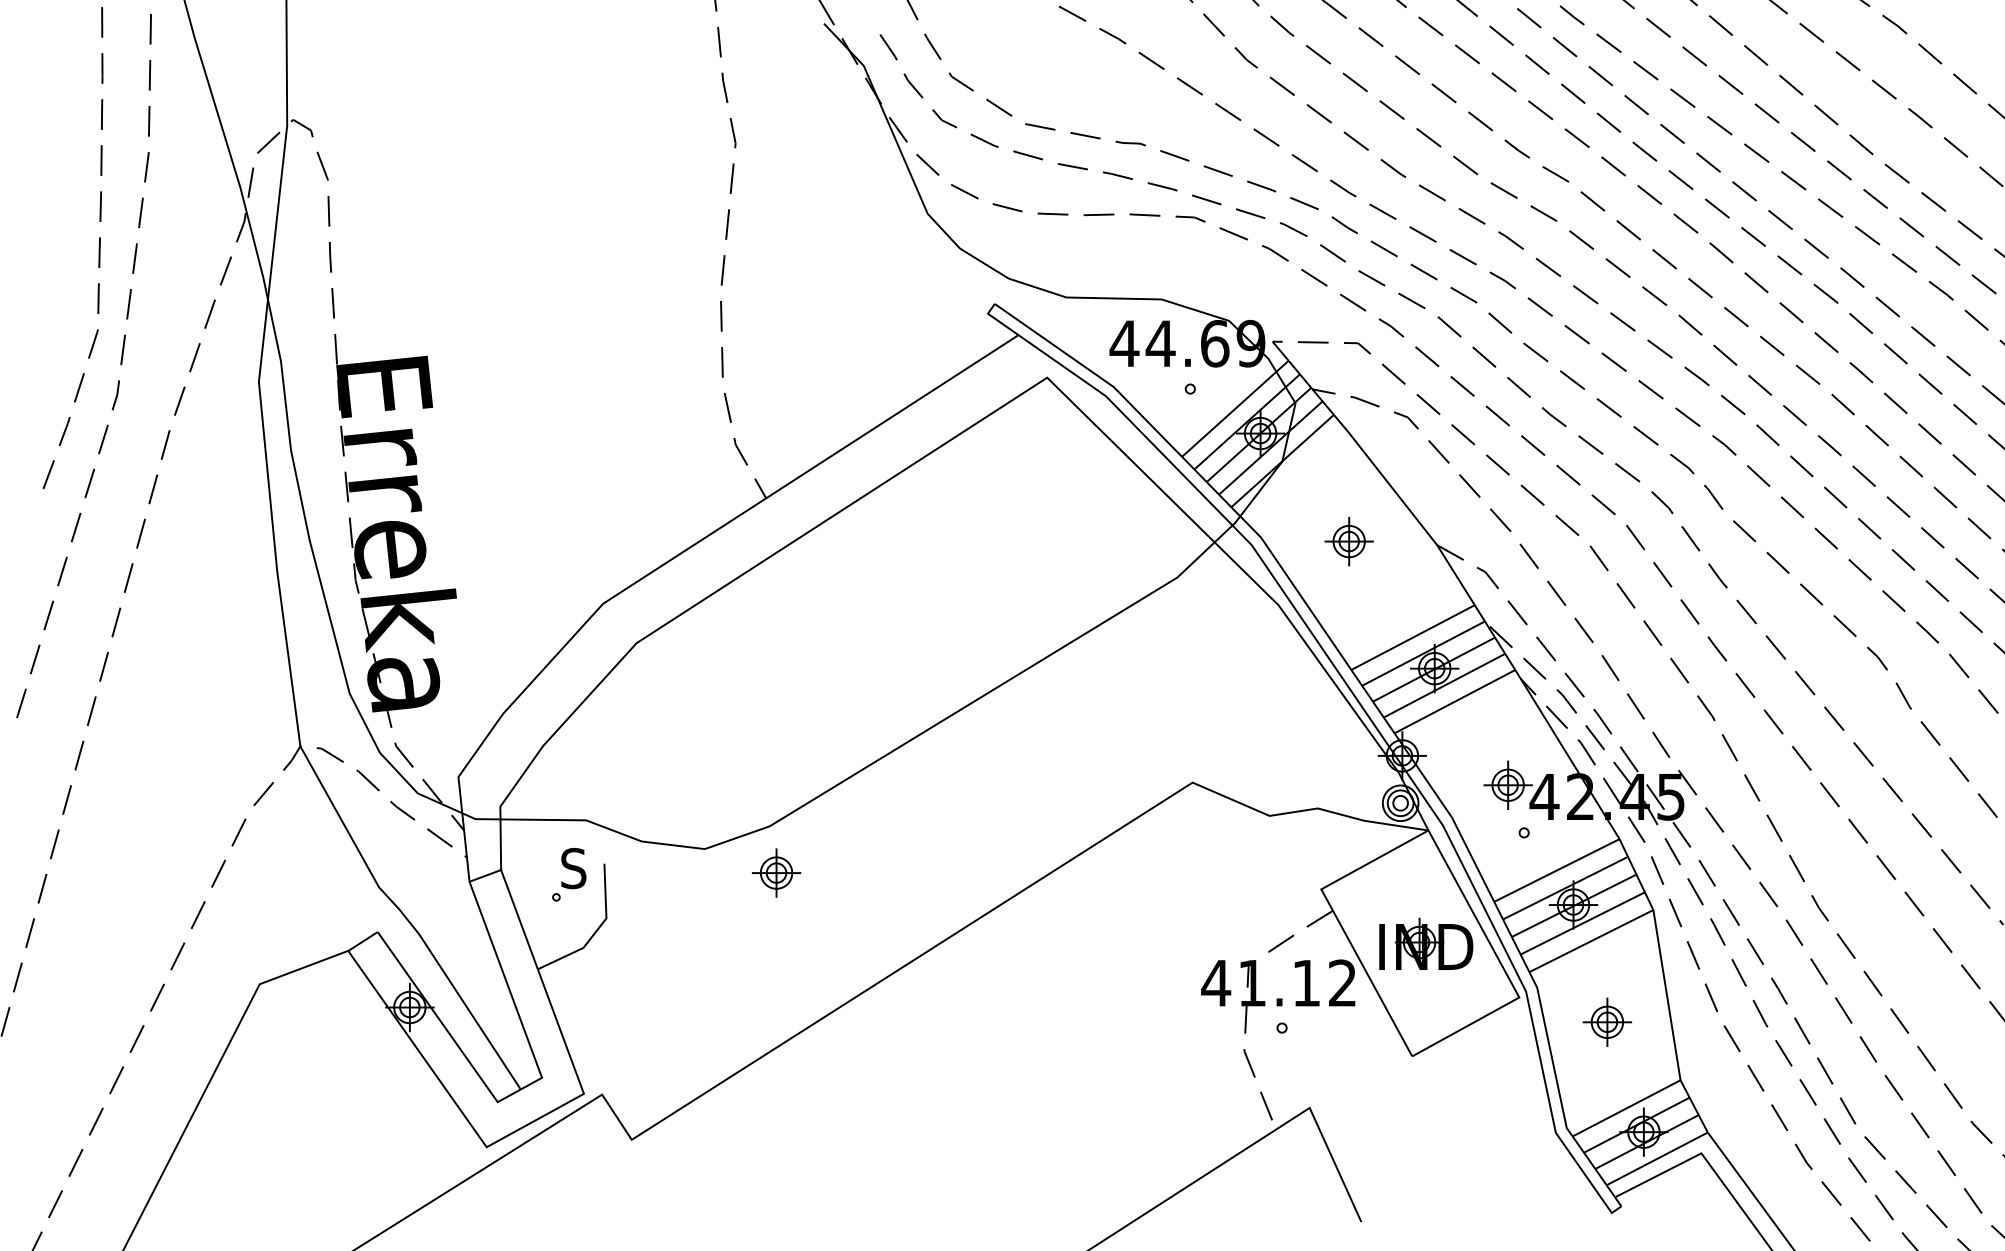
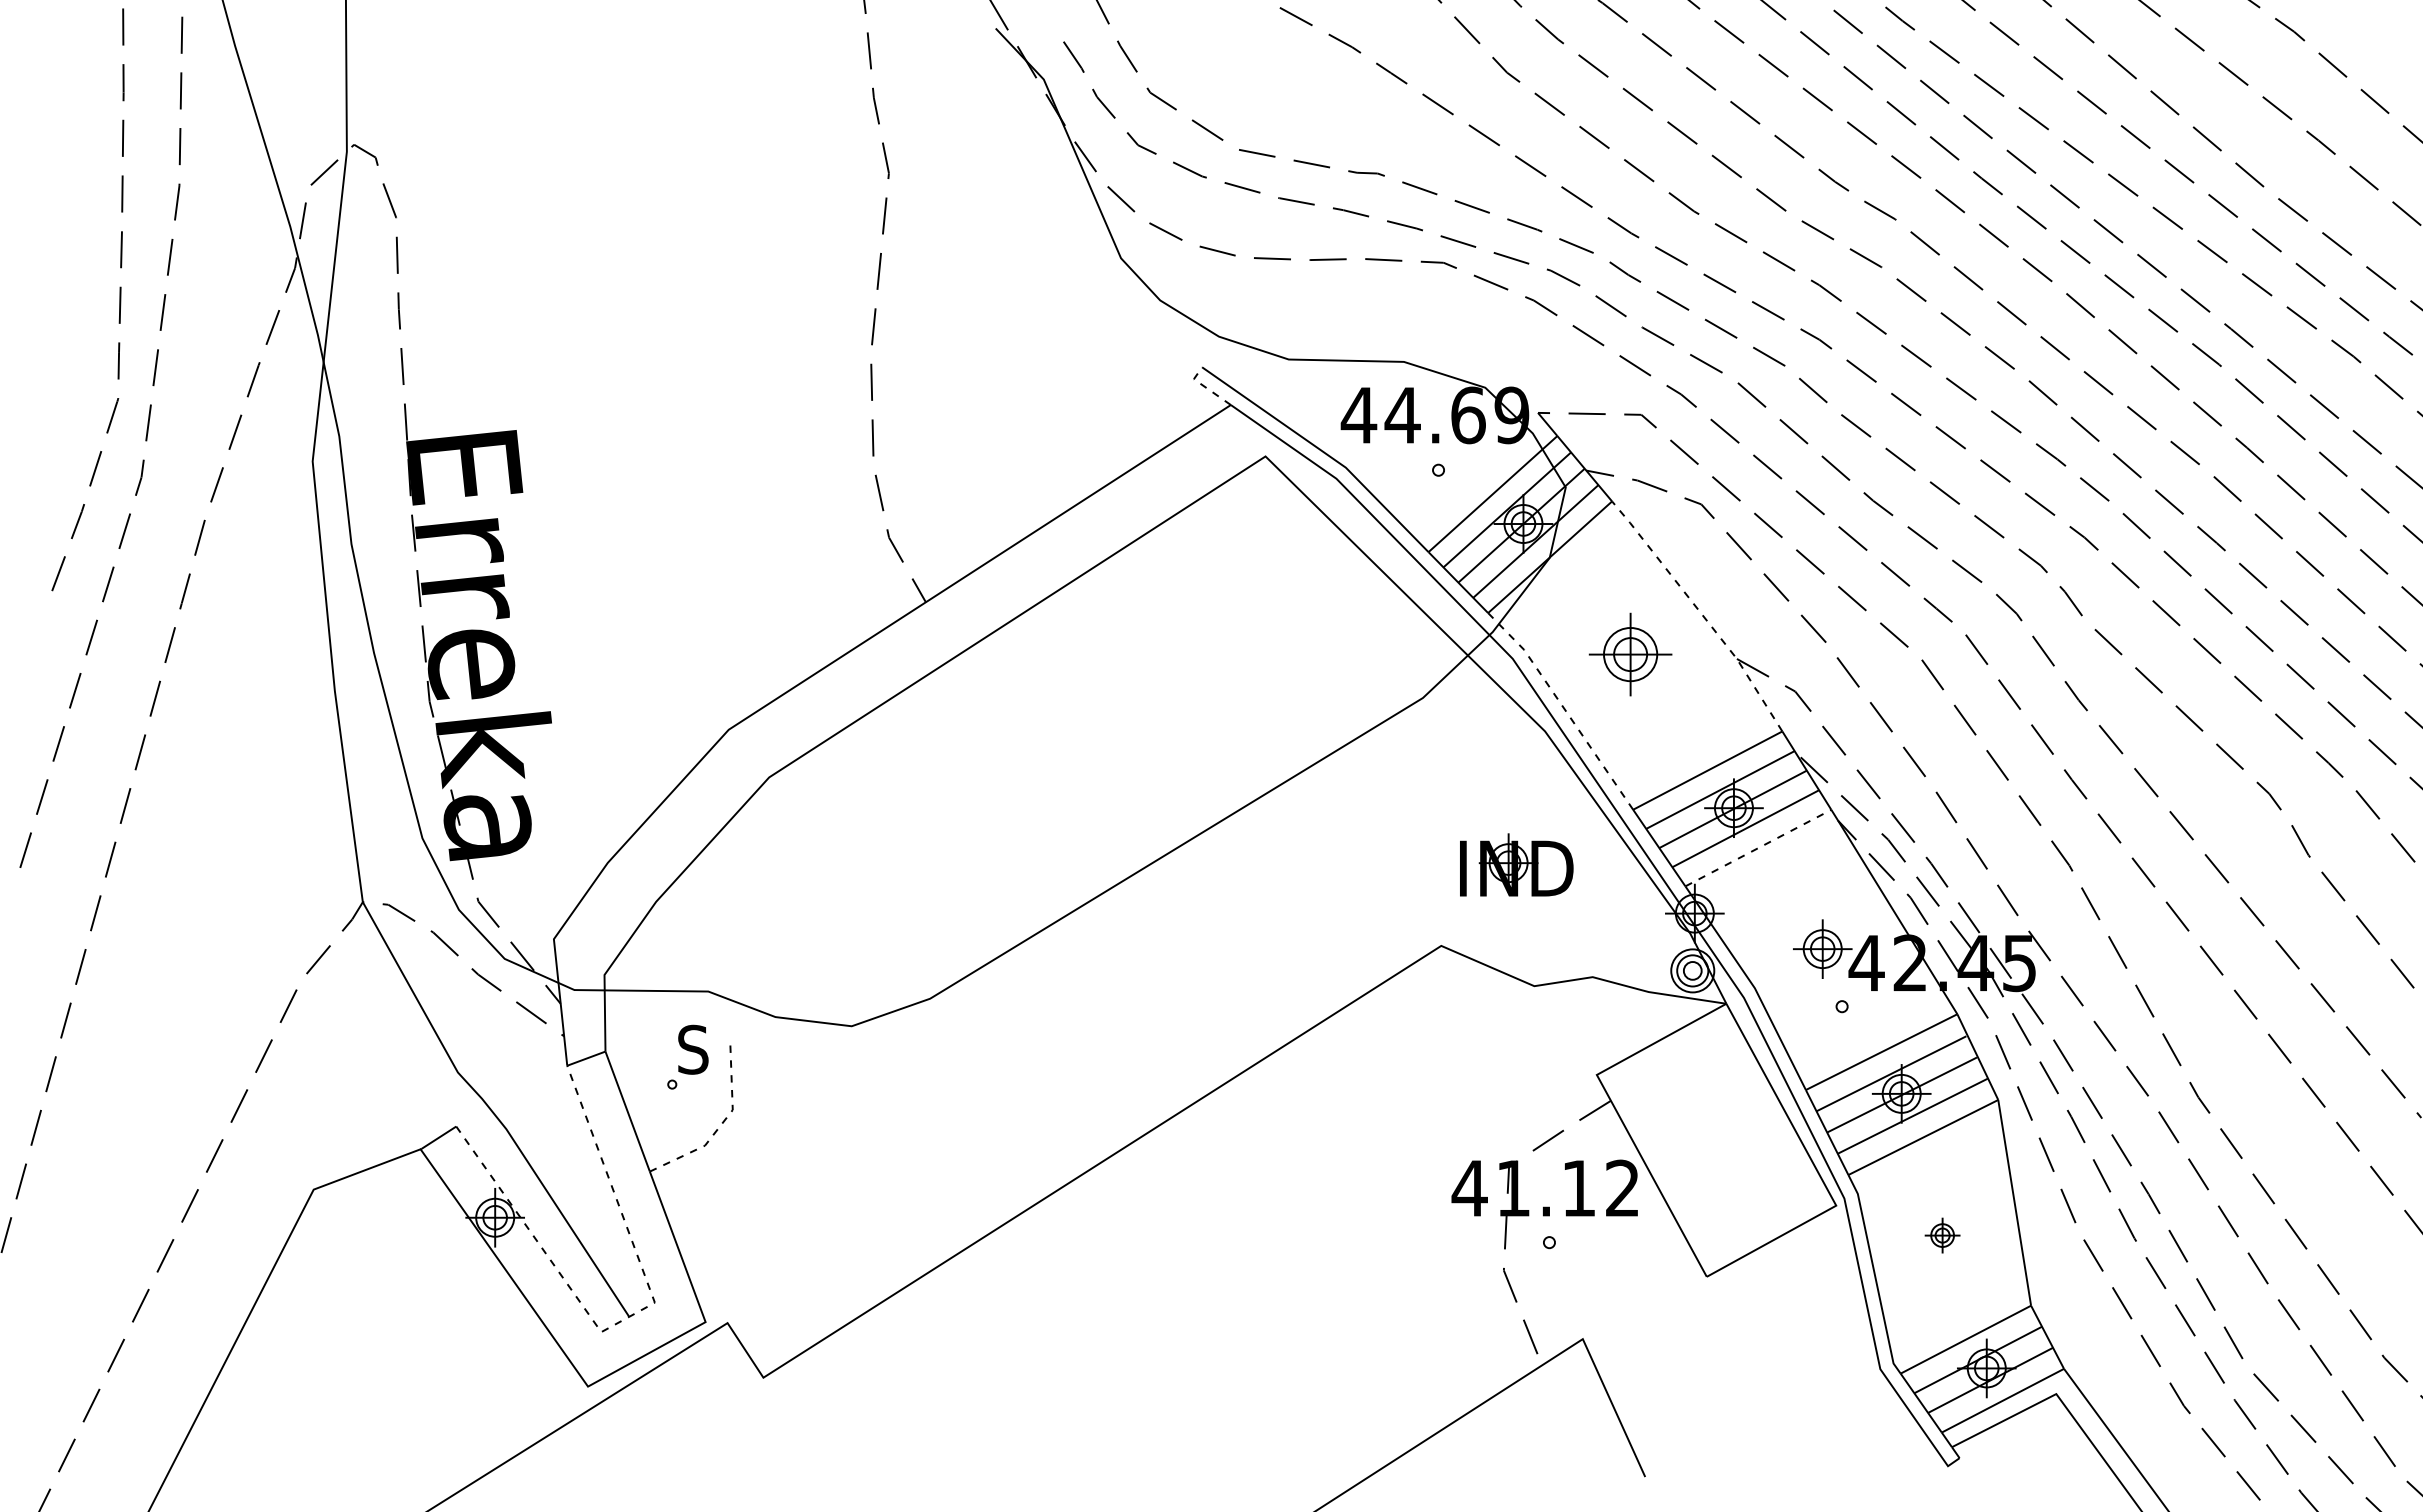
line: (997, 320) -> (1205, 387), solid -> dashed
line: (1407, 507) -> (1701, 613), solid -> dashed
part: (1349, 541) -> (1630, 654), size x1.4
line: (1293, 585) -> (1563, 707), solid -> dashed
line: (1455, 701) -> (1758, 847), solid -> dashed
part: (776, 873) -> (938, 1055), removed
line: (596, 931) -> (720, 1125), solid -> dashed
part: (1426, 943) -> (1516, 864), moved
part: (1607, 1022) -> (1942, 1235), size x0.6
line: (520, 1089) -> (628, 1316), solid -> dashed

